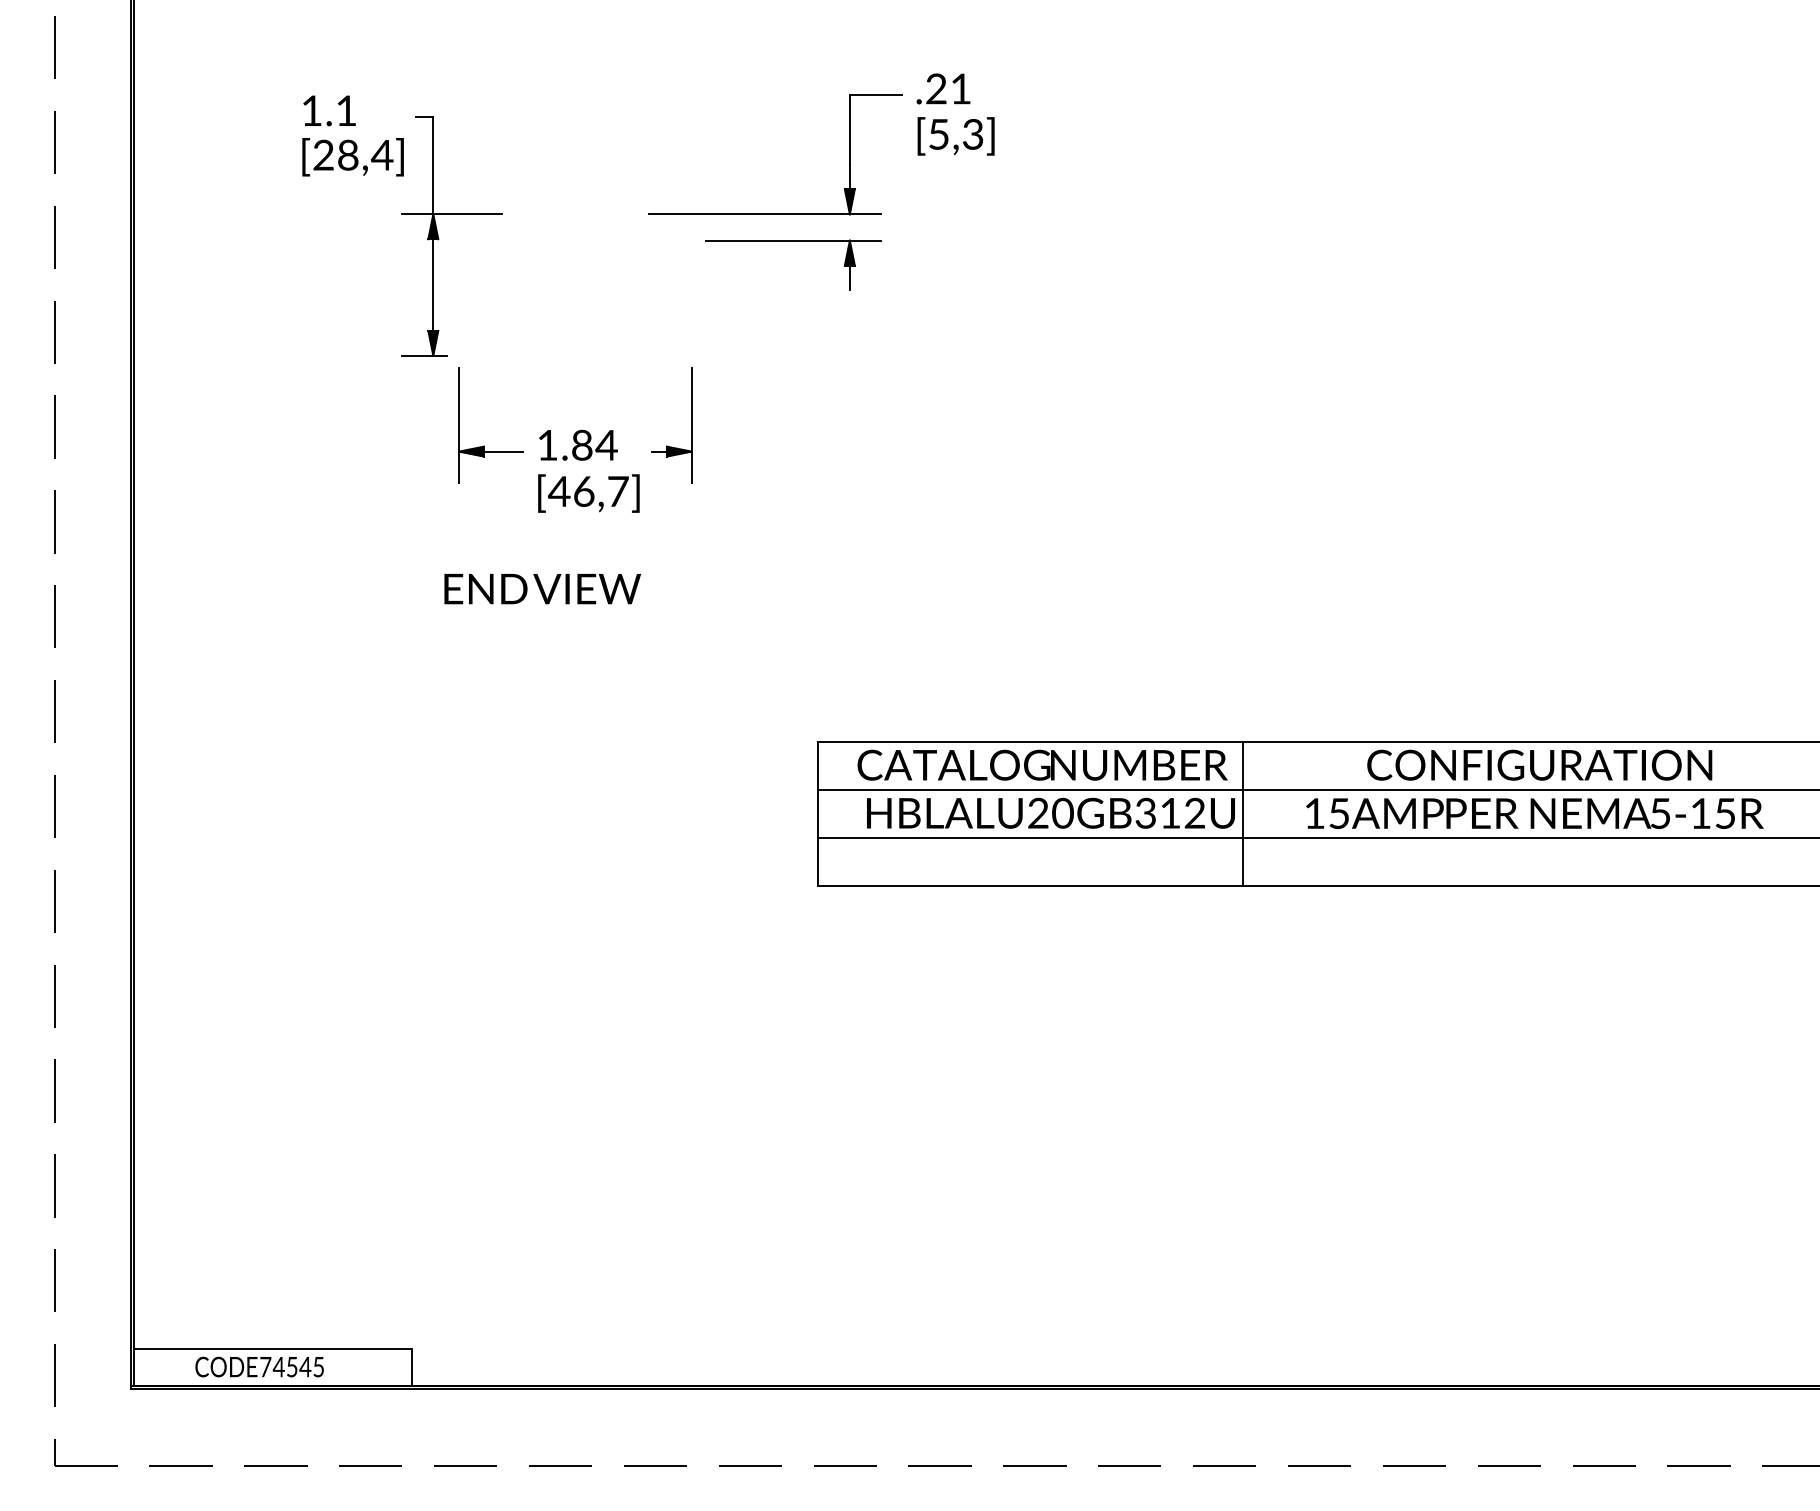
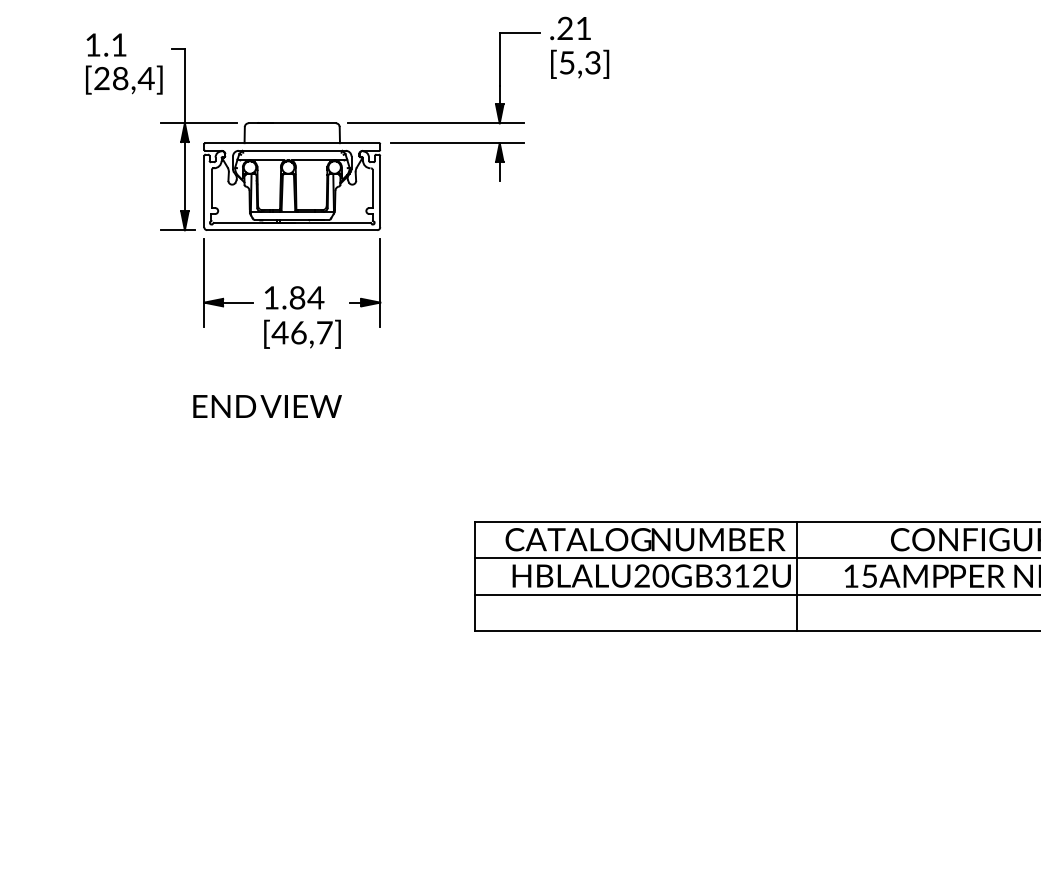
part: (575, 284) -> (292, 176), added

